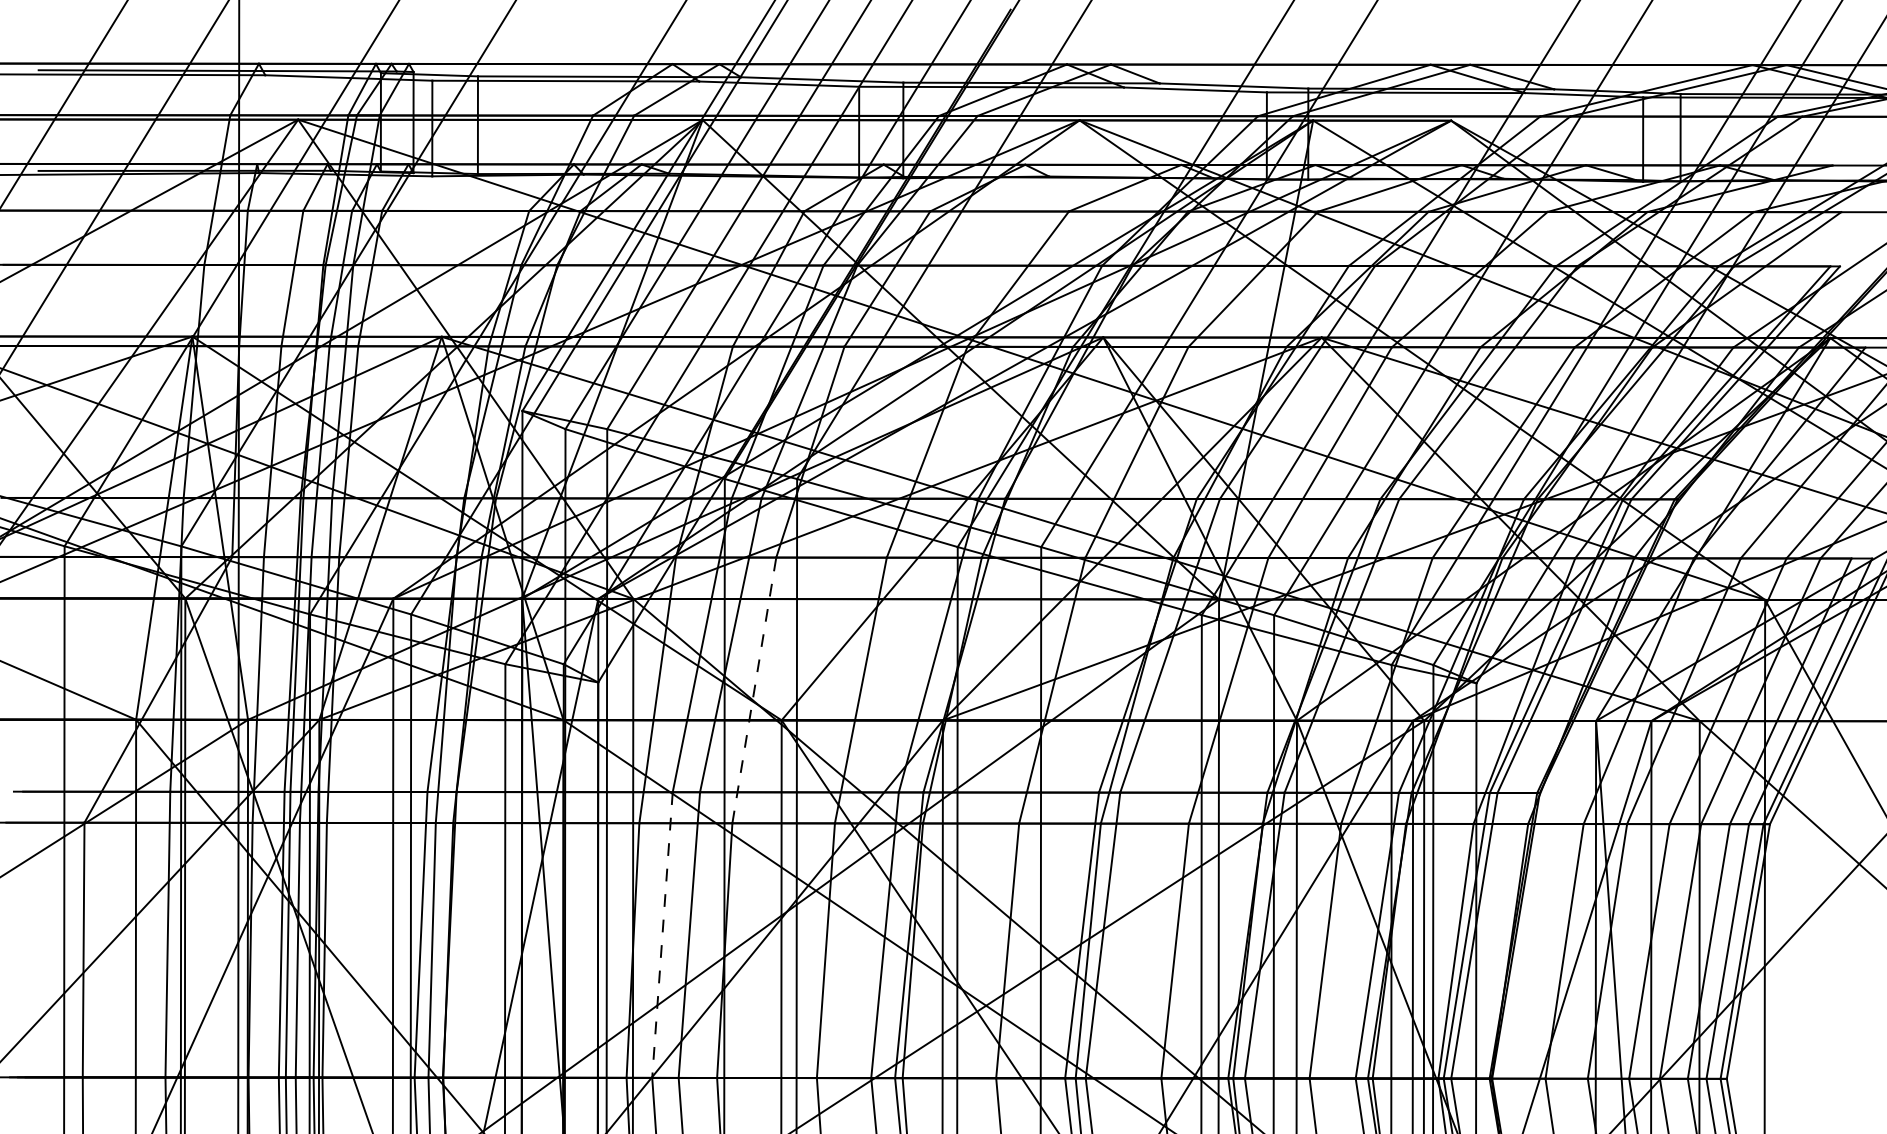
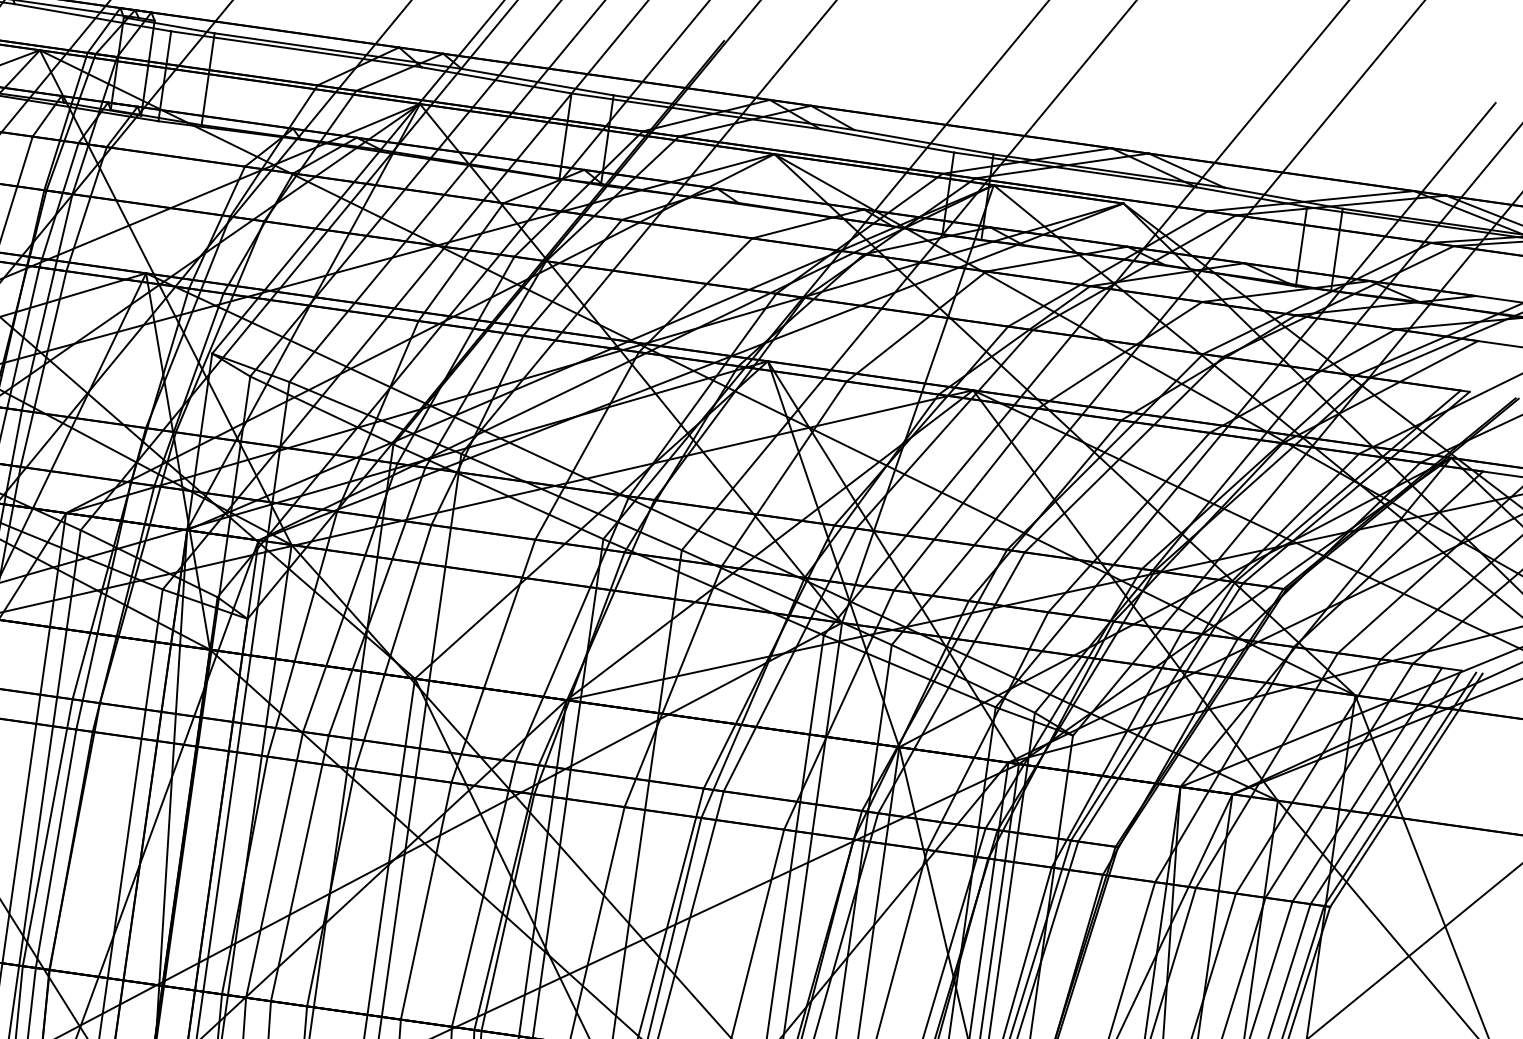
line: (754, 690) -> (393, 647), dashed -> solid
line: (662, 935) -> (274, 865), dashed -> solid

